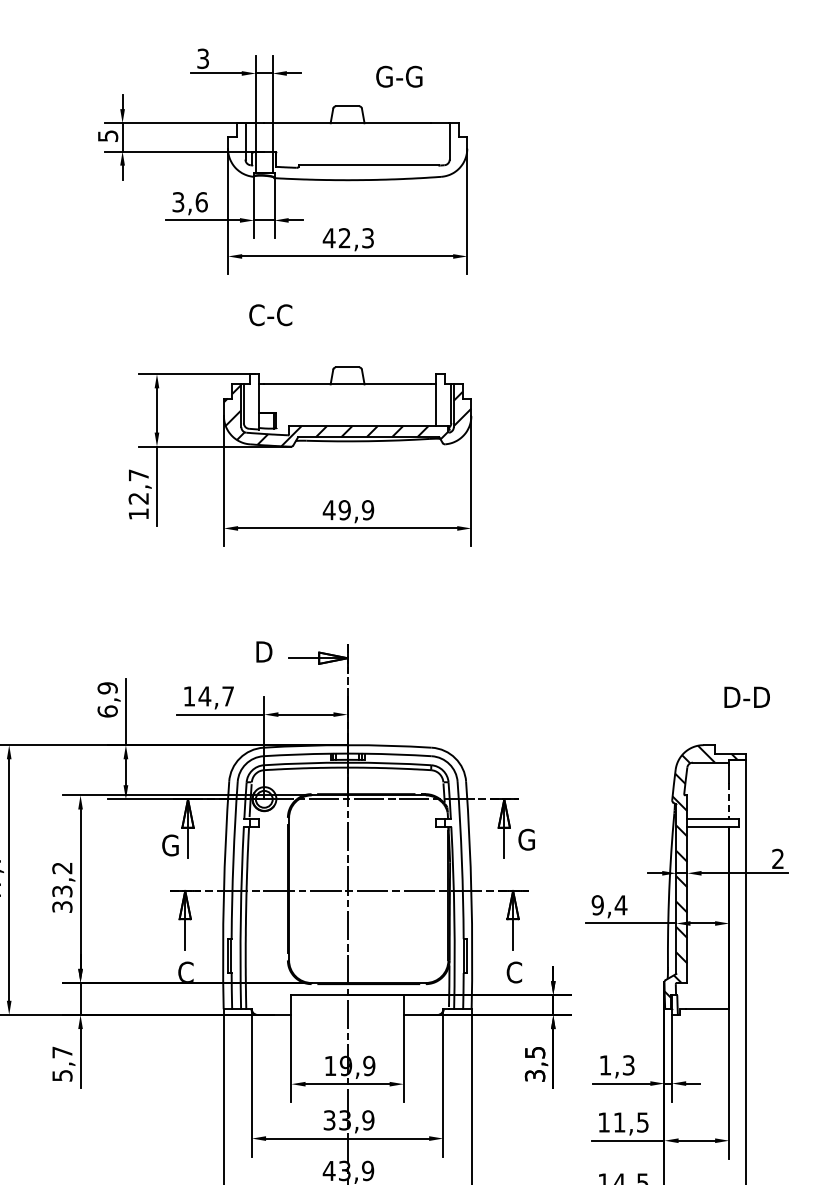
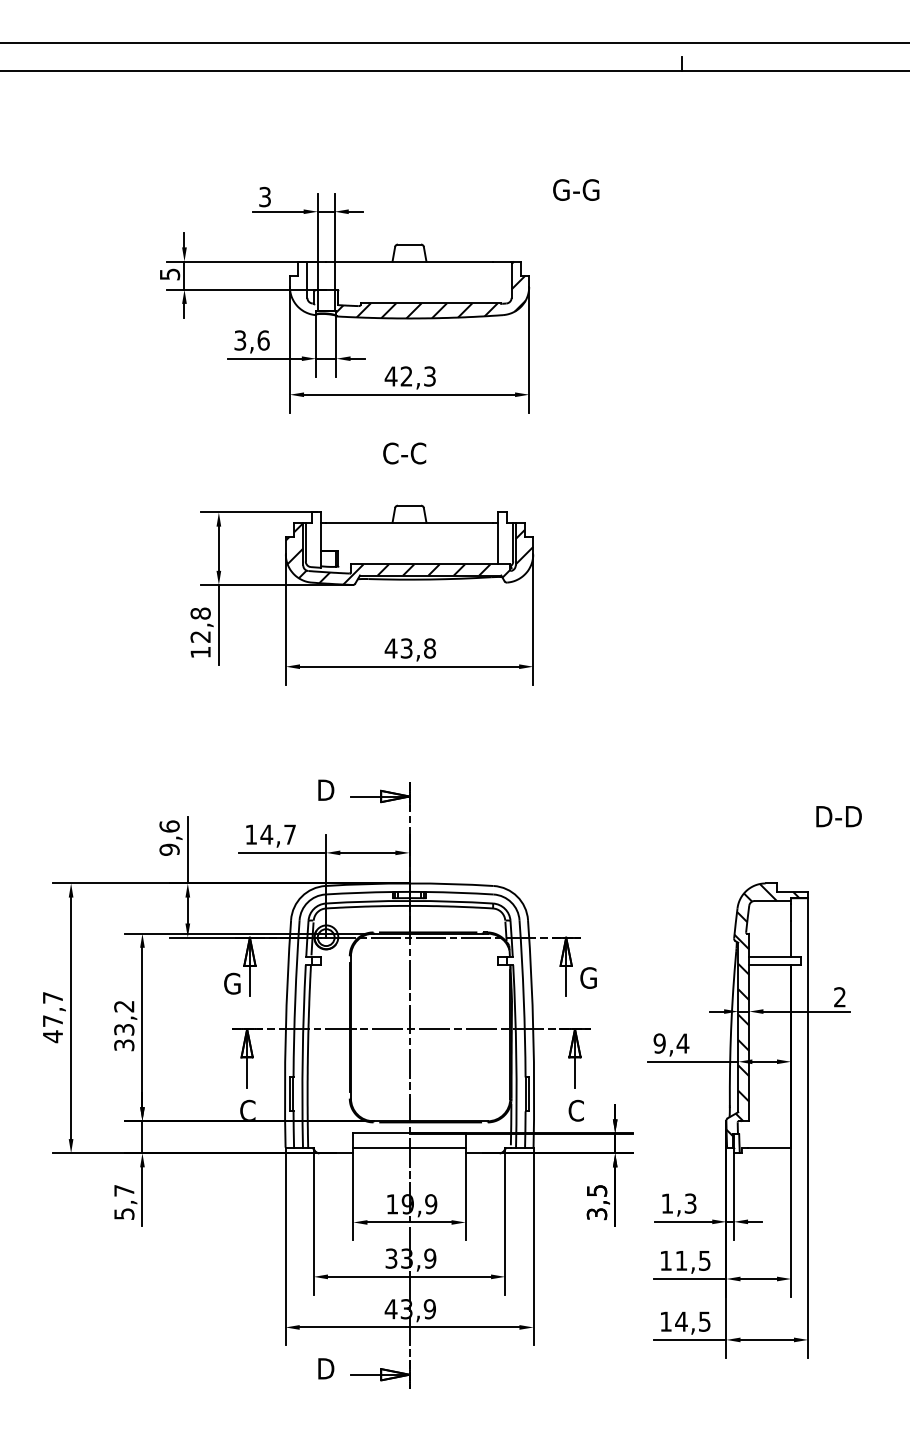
text: (399, 76) -> (576, 189), moved
hatch: (368, 151) -> (430, 289), added
text: (270, 315) -> (404, 453), moved
text: (138, 475) -> (200, 613), 12,7 -> 12,8
text: (356, 510) -> (418, 648), 49,9 -> 43,8
text: (746, 697) -> (838, 816), moved
text: (107, 699) -> (169, 837), 6,9 -> 9,6
line: (729, 801) -> (791, 939), dashed -> solid
line: (347, 1009) -> (409, 1147), added

